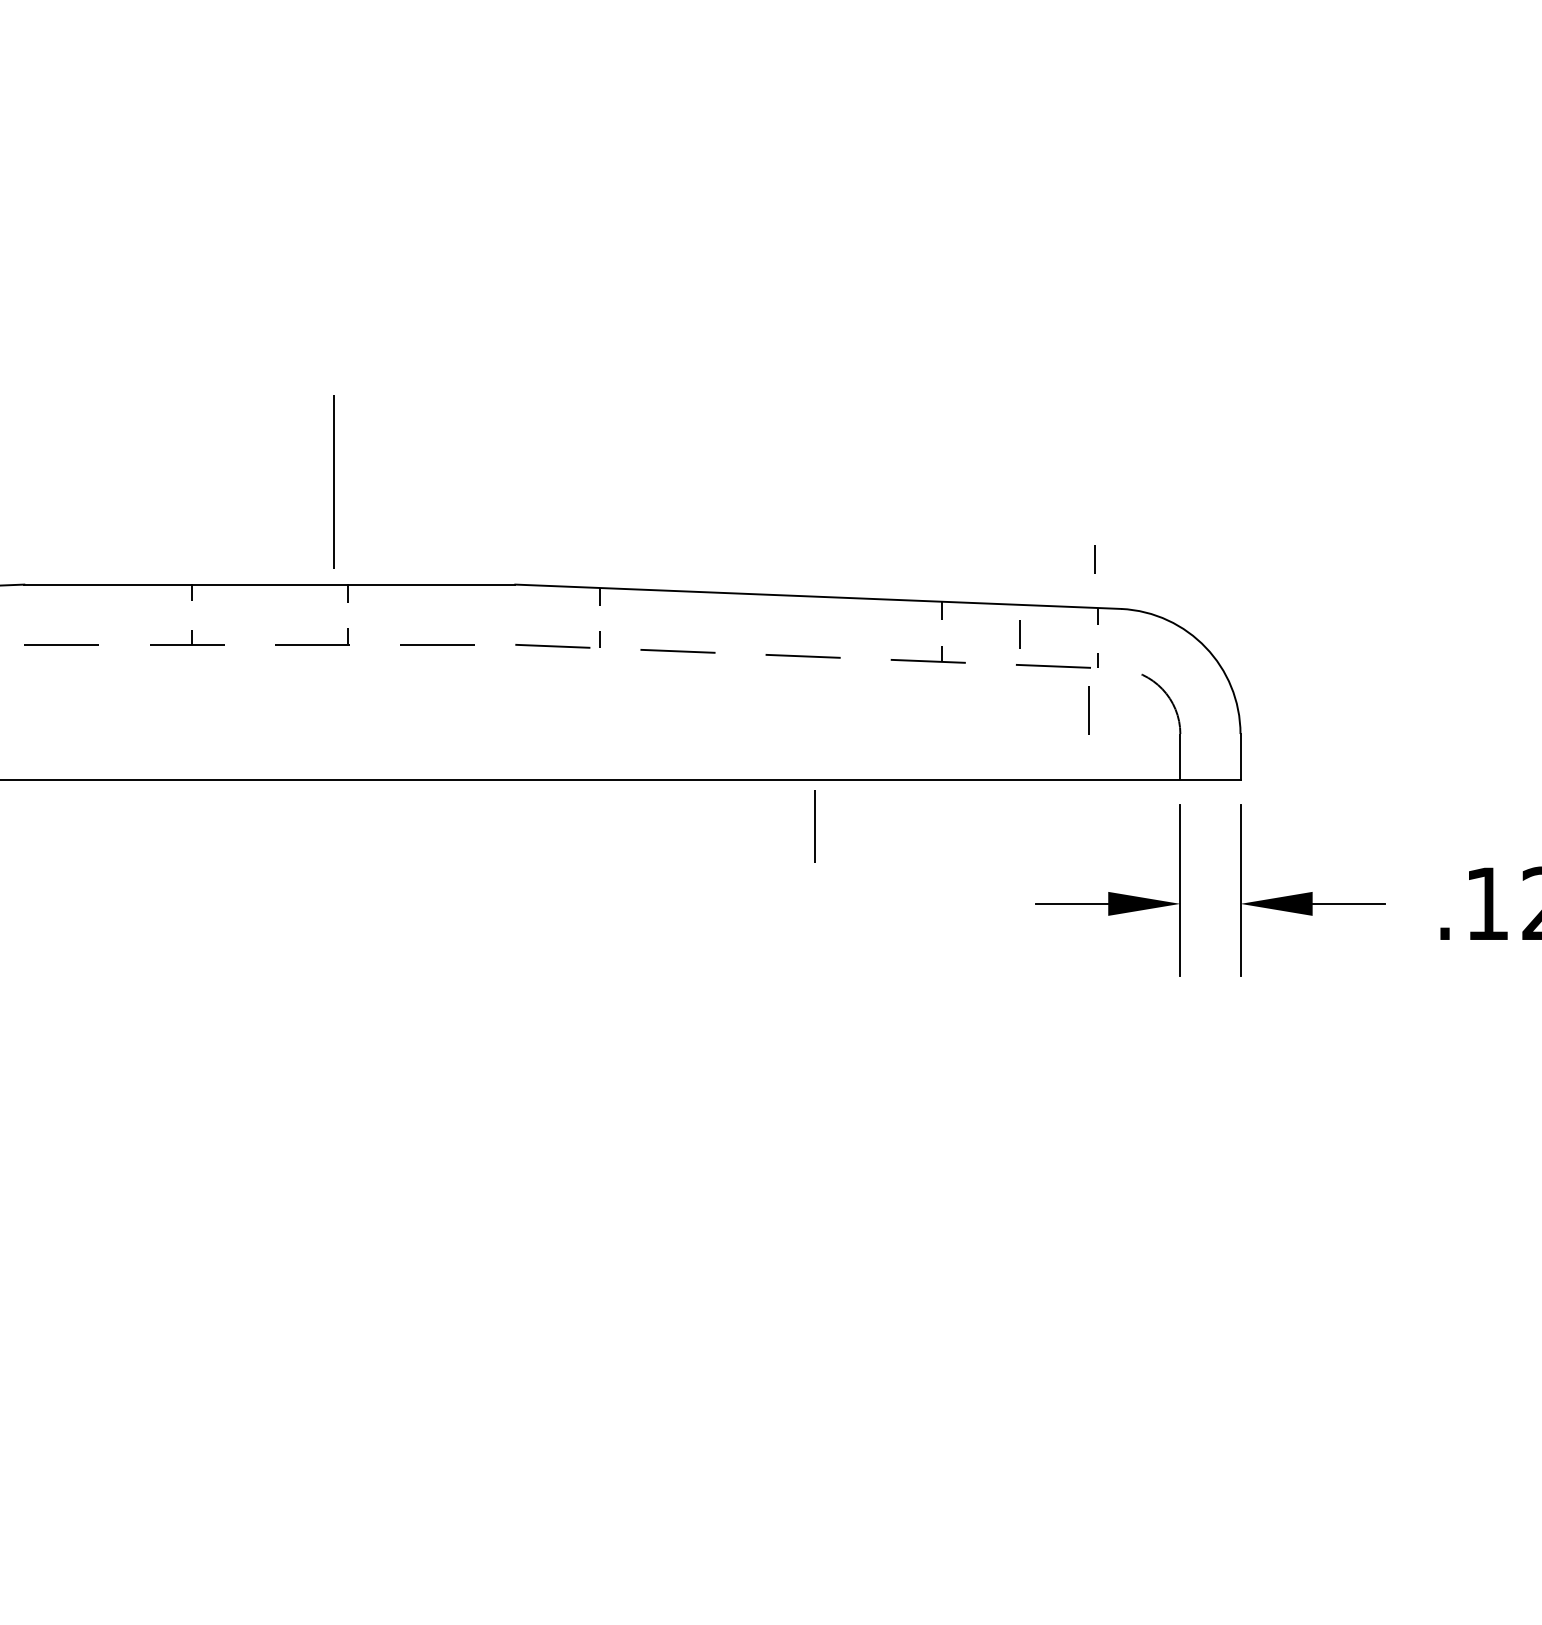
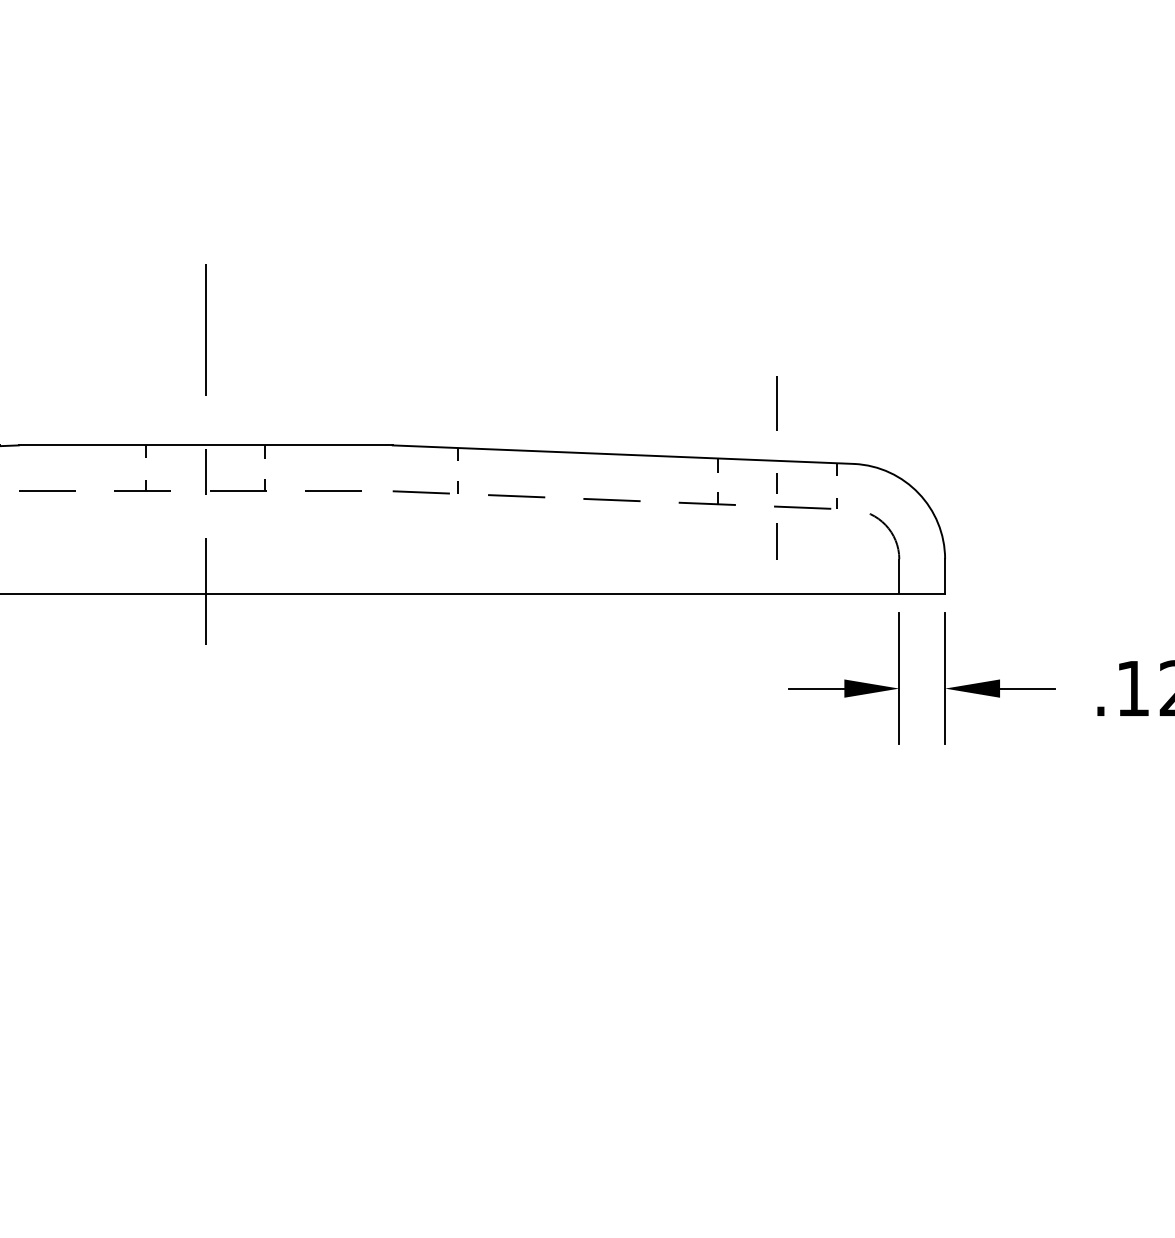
line: (333, 481) -> (205, 329), moved
line: (1094, 559) -> (833, 426), removed
line: (269, 619) -> (205, 471), added
line: (1088, 710) -> (776, 541), moved
line: (269, 776) -> (205, 591), added
line: (814, 826) -> (776, 403), moved

